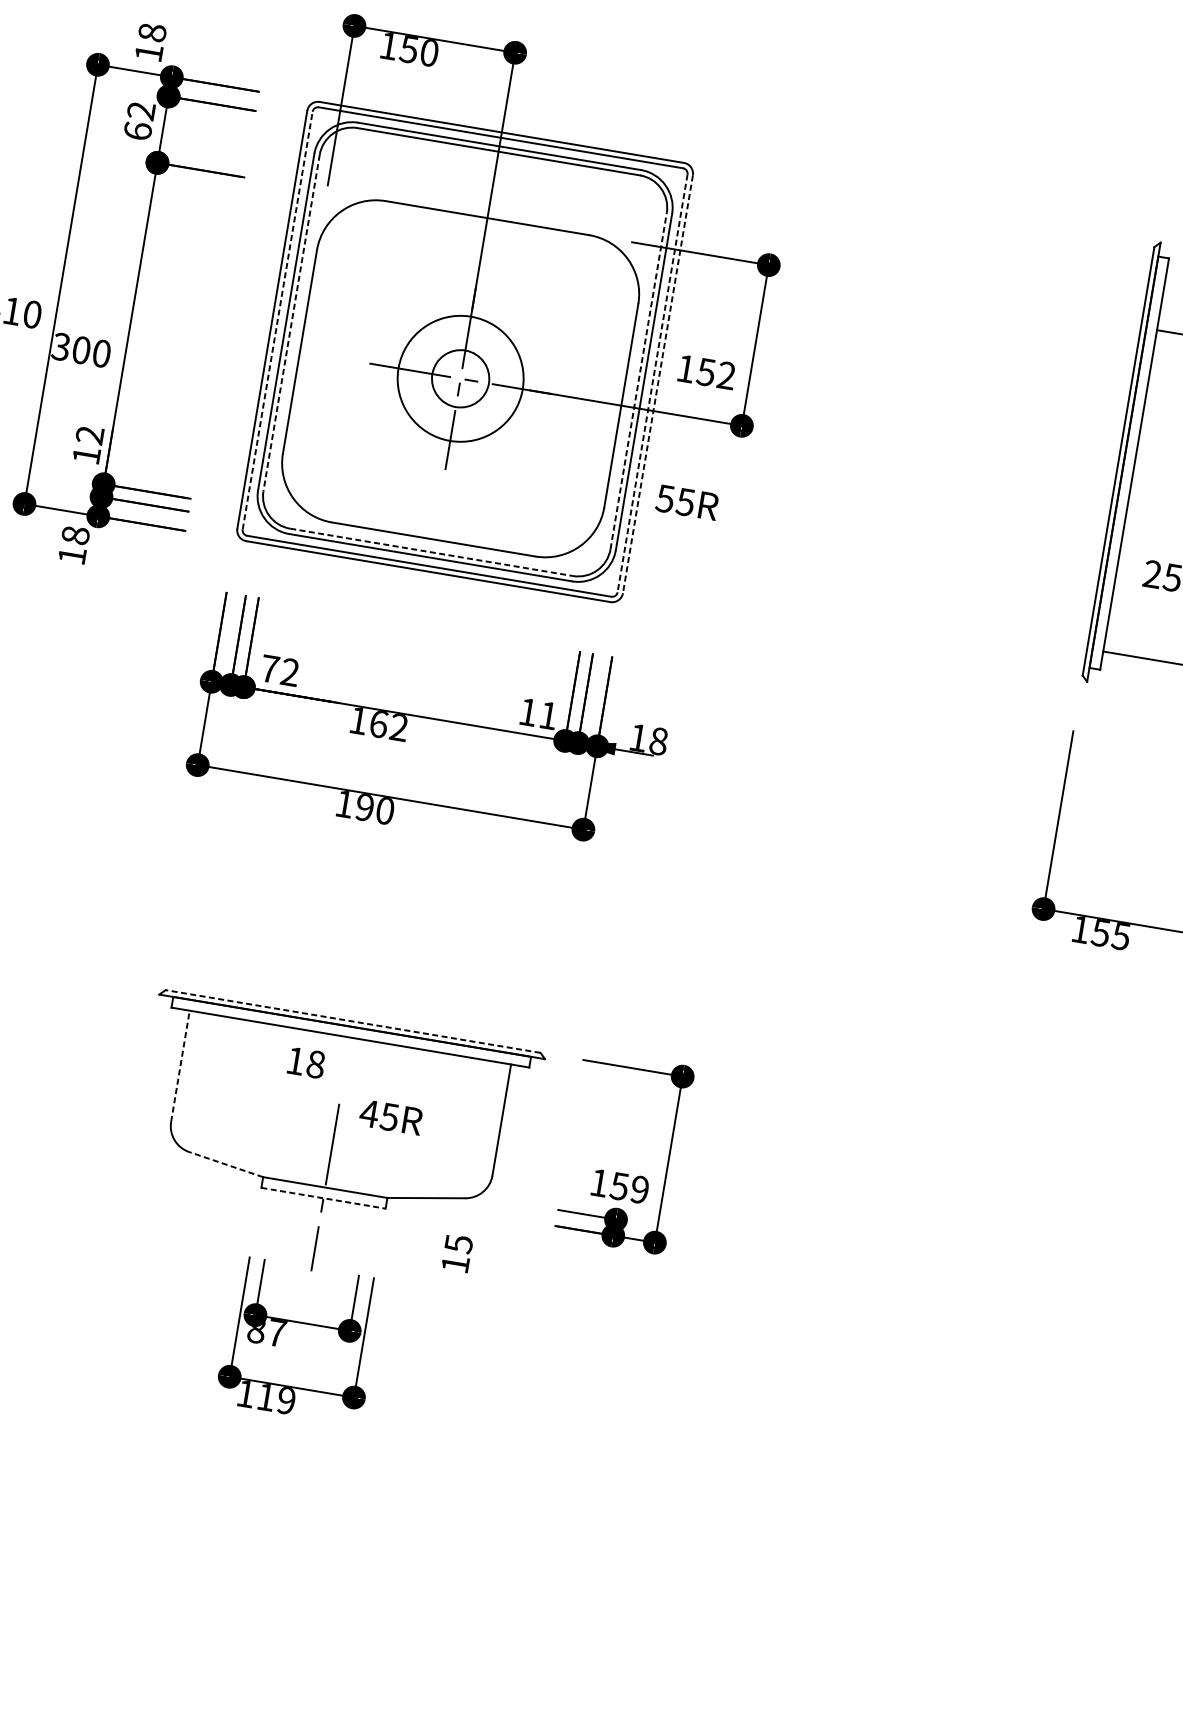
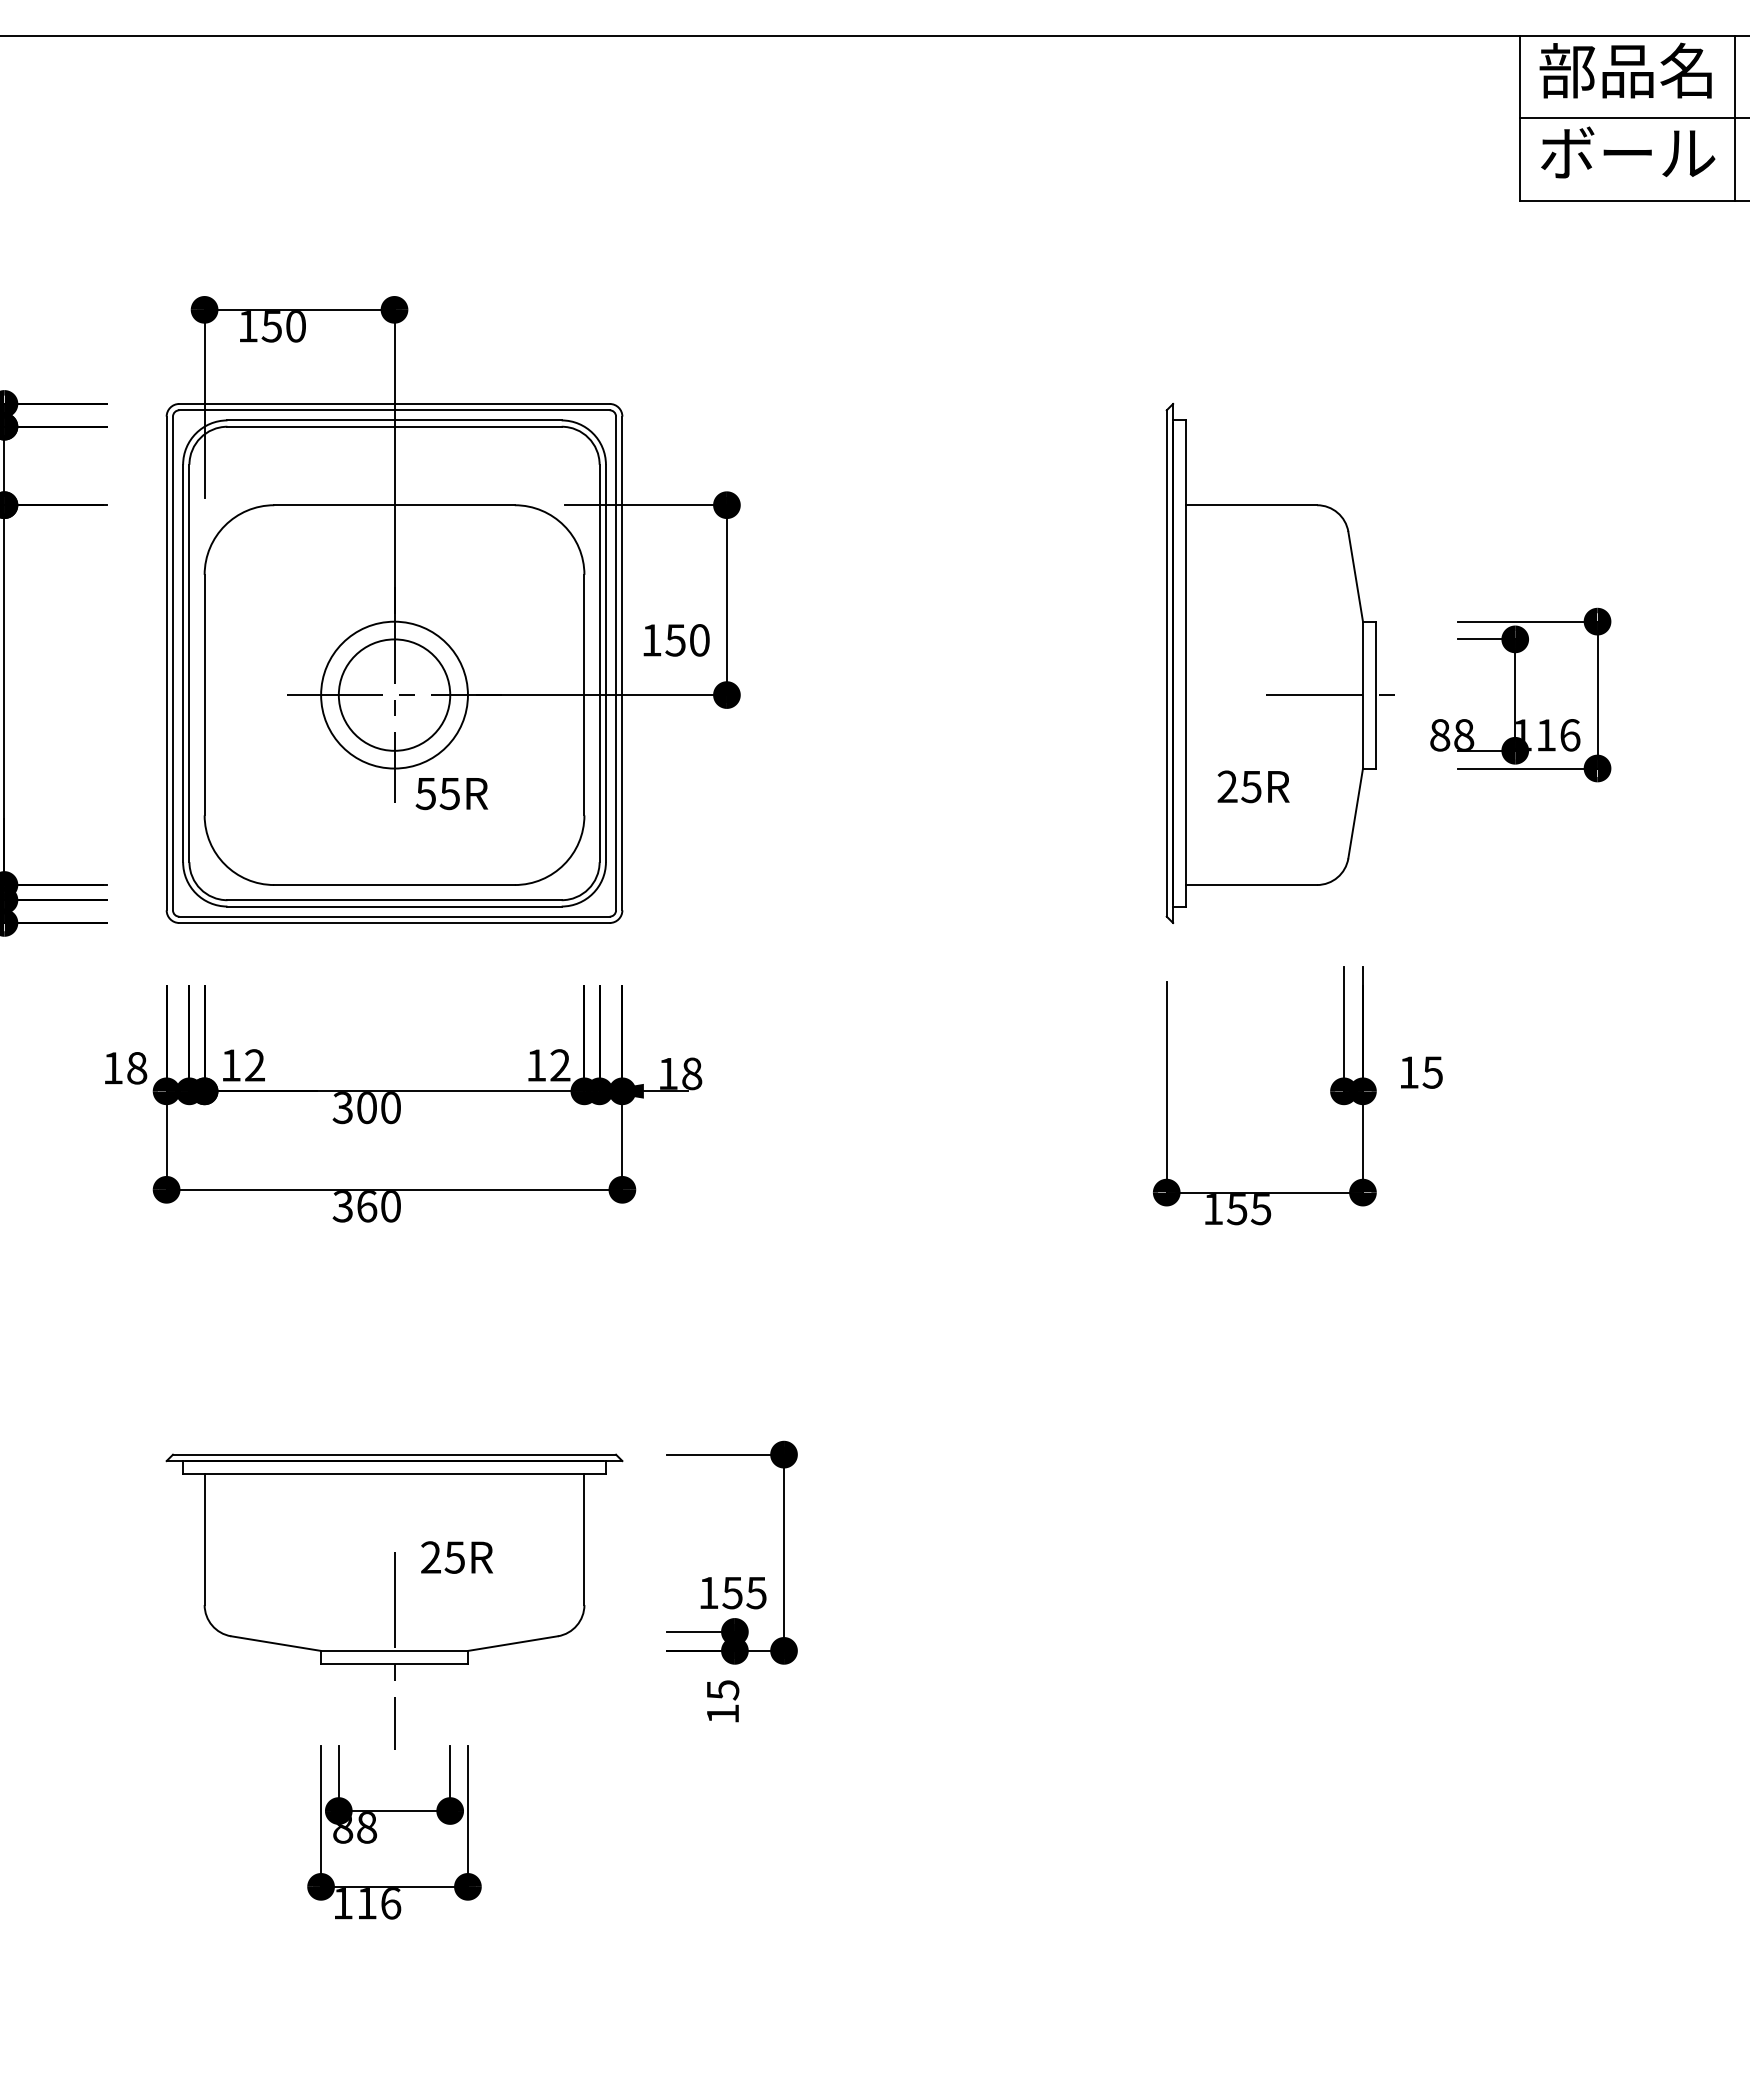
line: (278, 320) -> (173, 663), dashed -> solid
line: (291, 323) -> (189, 663), dashed -> solid
text: (726, 375) -> (699, 640), 152 -> 150
circle: (460, 378) -> (394, 694), size x1.67
line: (638, 381) -> (599, 663), dashed -> solid
line: (652, 383) -> (616, 663), dashed -> solid
line: (658, 384) -> (622, 663), dashed -> solid
text: (686, 503) -> (451, 794), moved
line: (432, 552) -> (395, 900), dashed -> solid
text: (270, 669) -> (231, 1065), 72 -> 12
text: (548, 715) -> (560, 1065), 11 -> 12
text: (378, 724) -> (366, 1108), 162 -> 300
text: (354, 805) -> (354, 1206), 190 -> 360
line: (353, 1021) -> (394, 1454), dashed -> solid
text: (306, 1063) -> (126, 1068), moved
line: (180, 1066) -> (204, 1539), dashed -> solid
text: (368, 1113) -> (430, 1557), 45R -> 25R
line: (226, 1164) -> (276, 1643), dashed -> solid
text: (639, 1189) -> (756, 1592), 159 -> 155
line: (324, 1198) -> (395, 1663), dashed -> solid
text: (457, 1253) -> (723, 1701), moved
text: (277, 1333) -> (367, 1827), 87 -> 88
text: (286, 1400) -> (391, 1903), 119 -> 116

